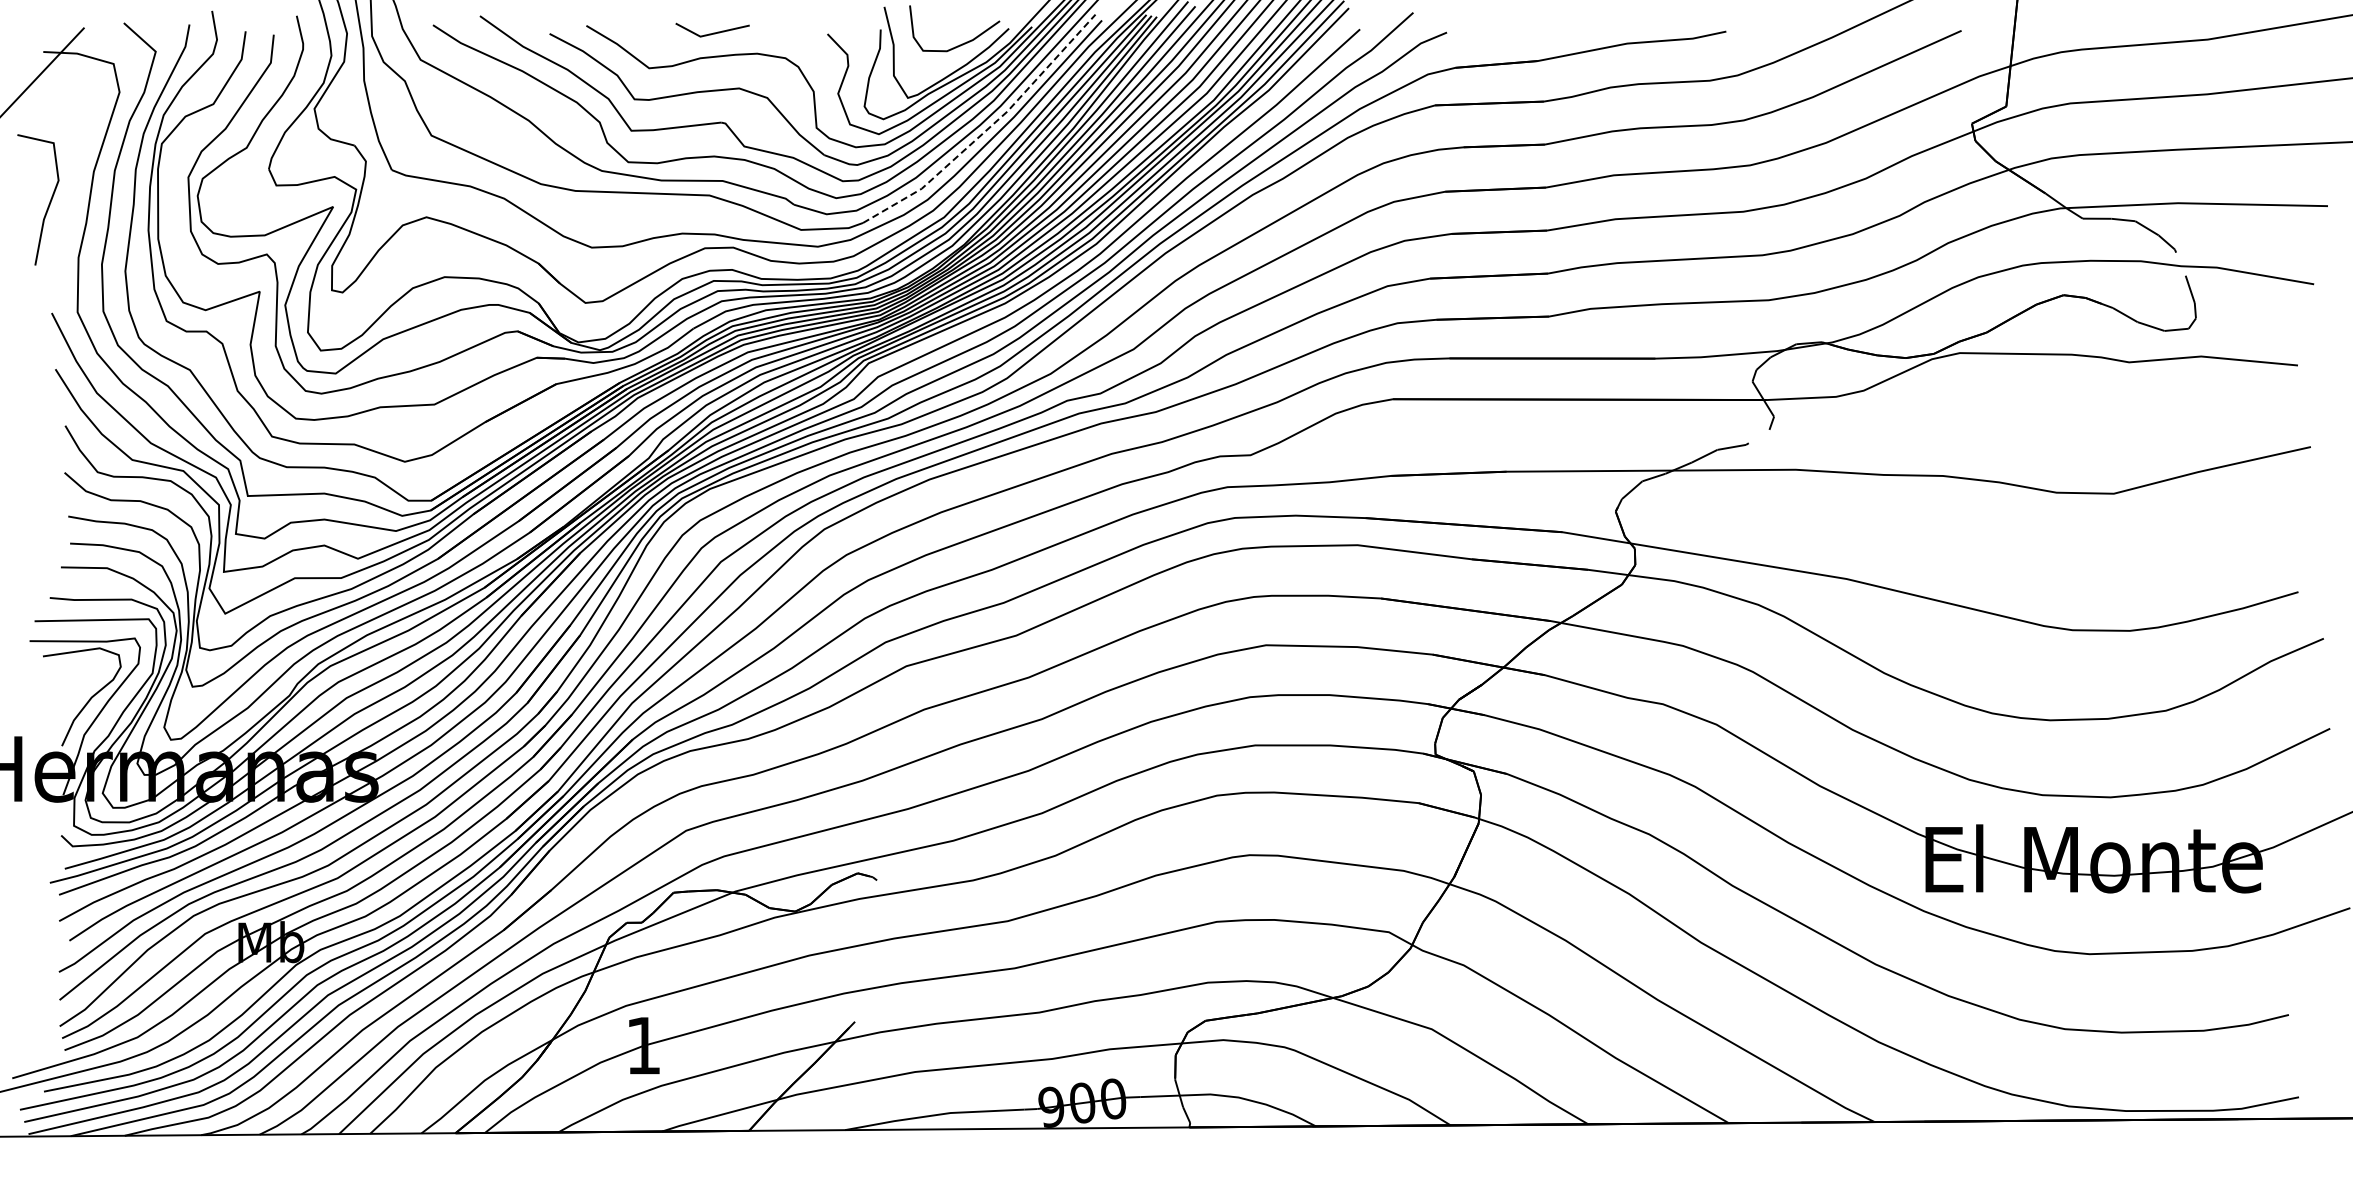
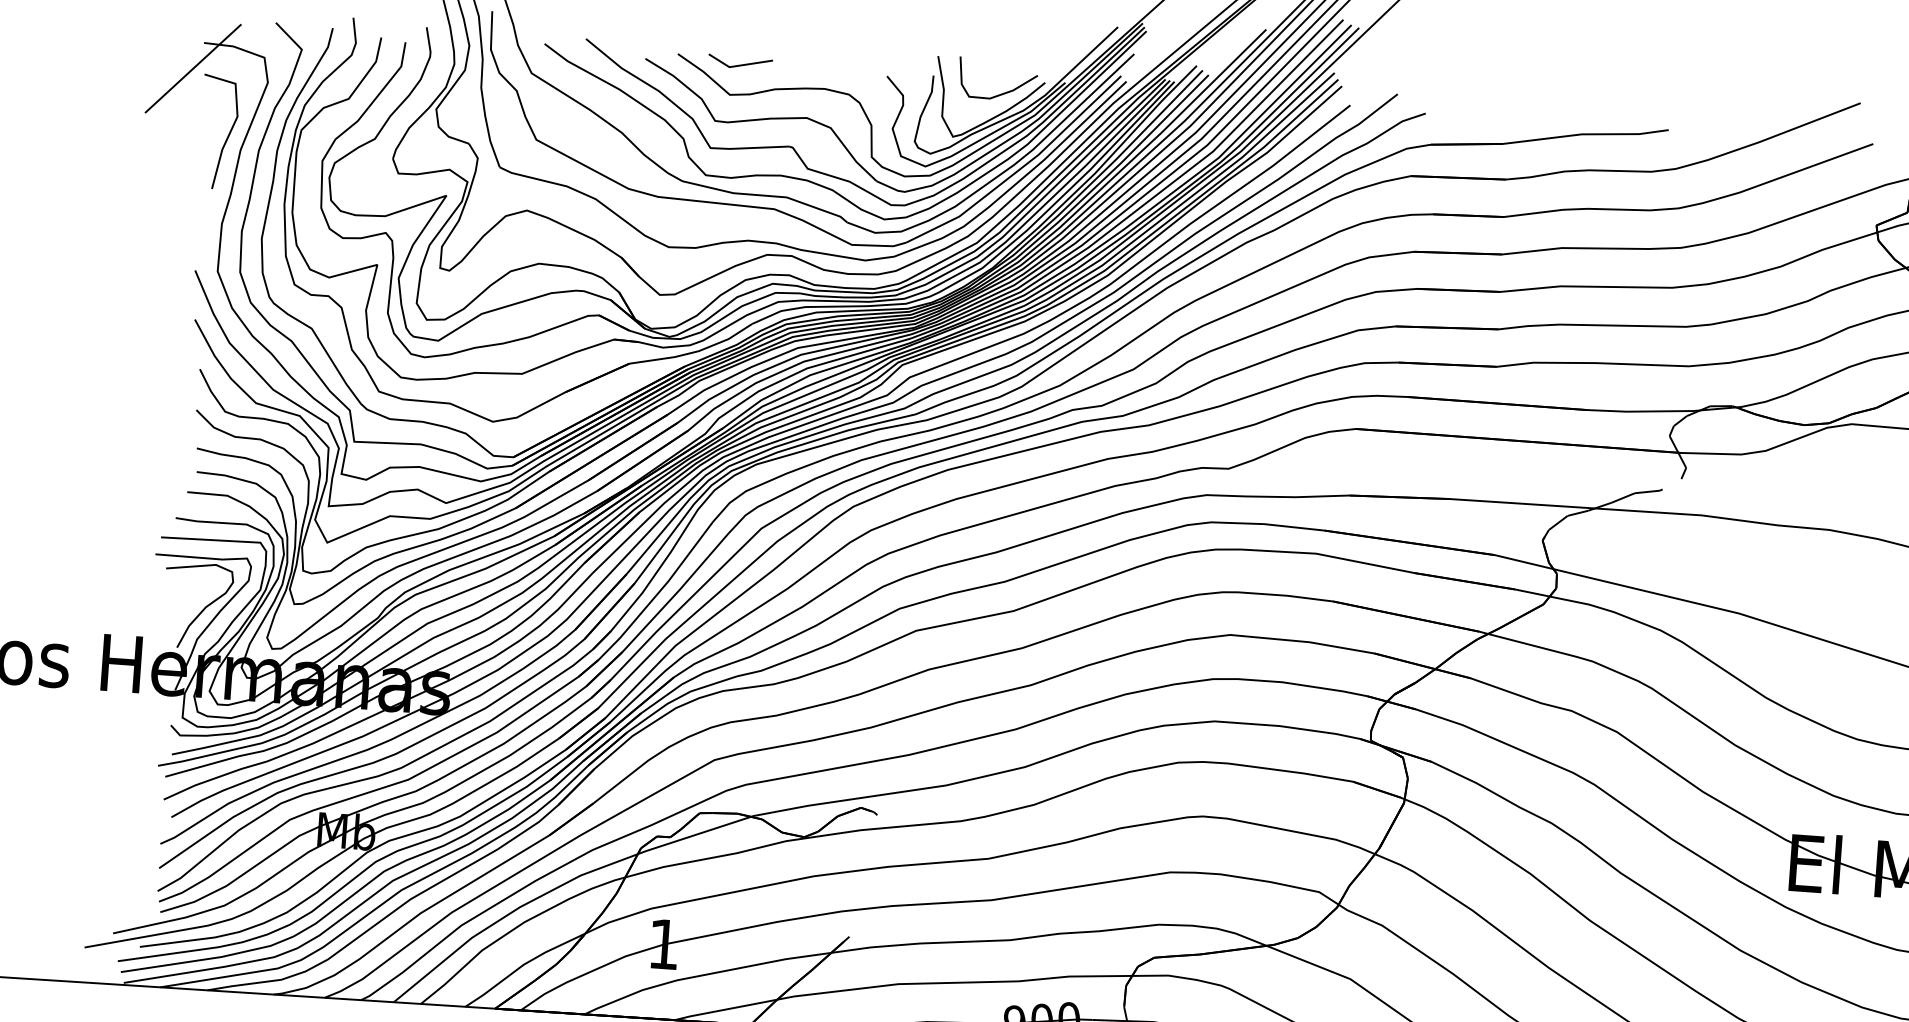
line: (713, 32) -> (741, 64), moved
line: (988, 128) -> (1021, 168), dashed -> solid
line: (49, 201) -> (228, 134), moved

